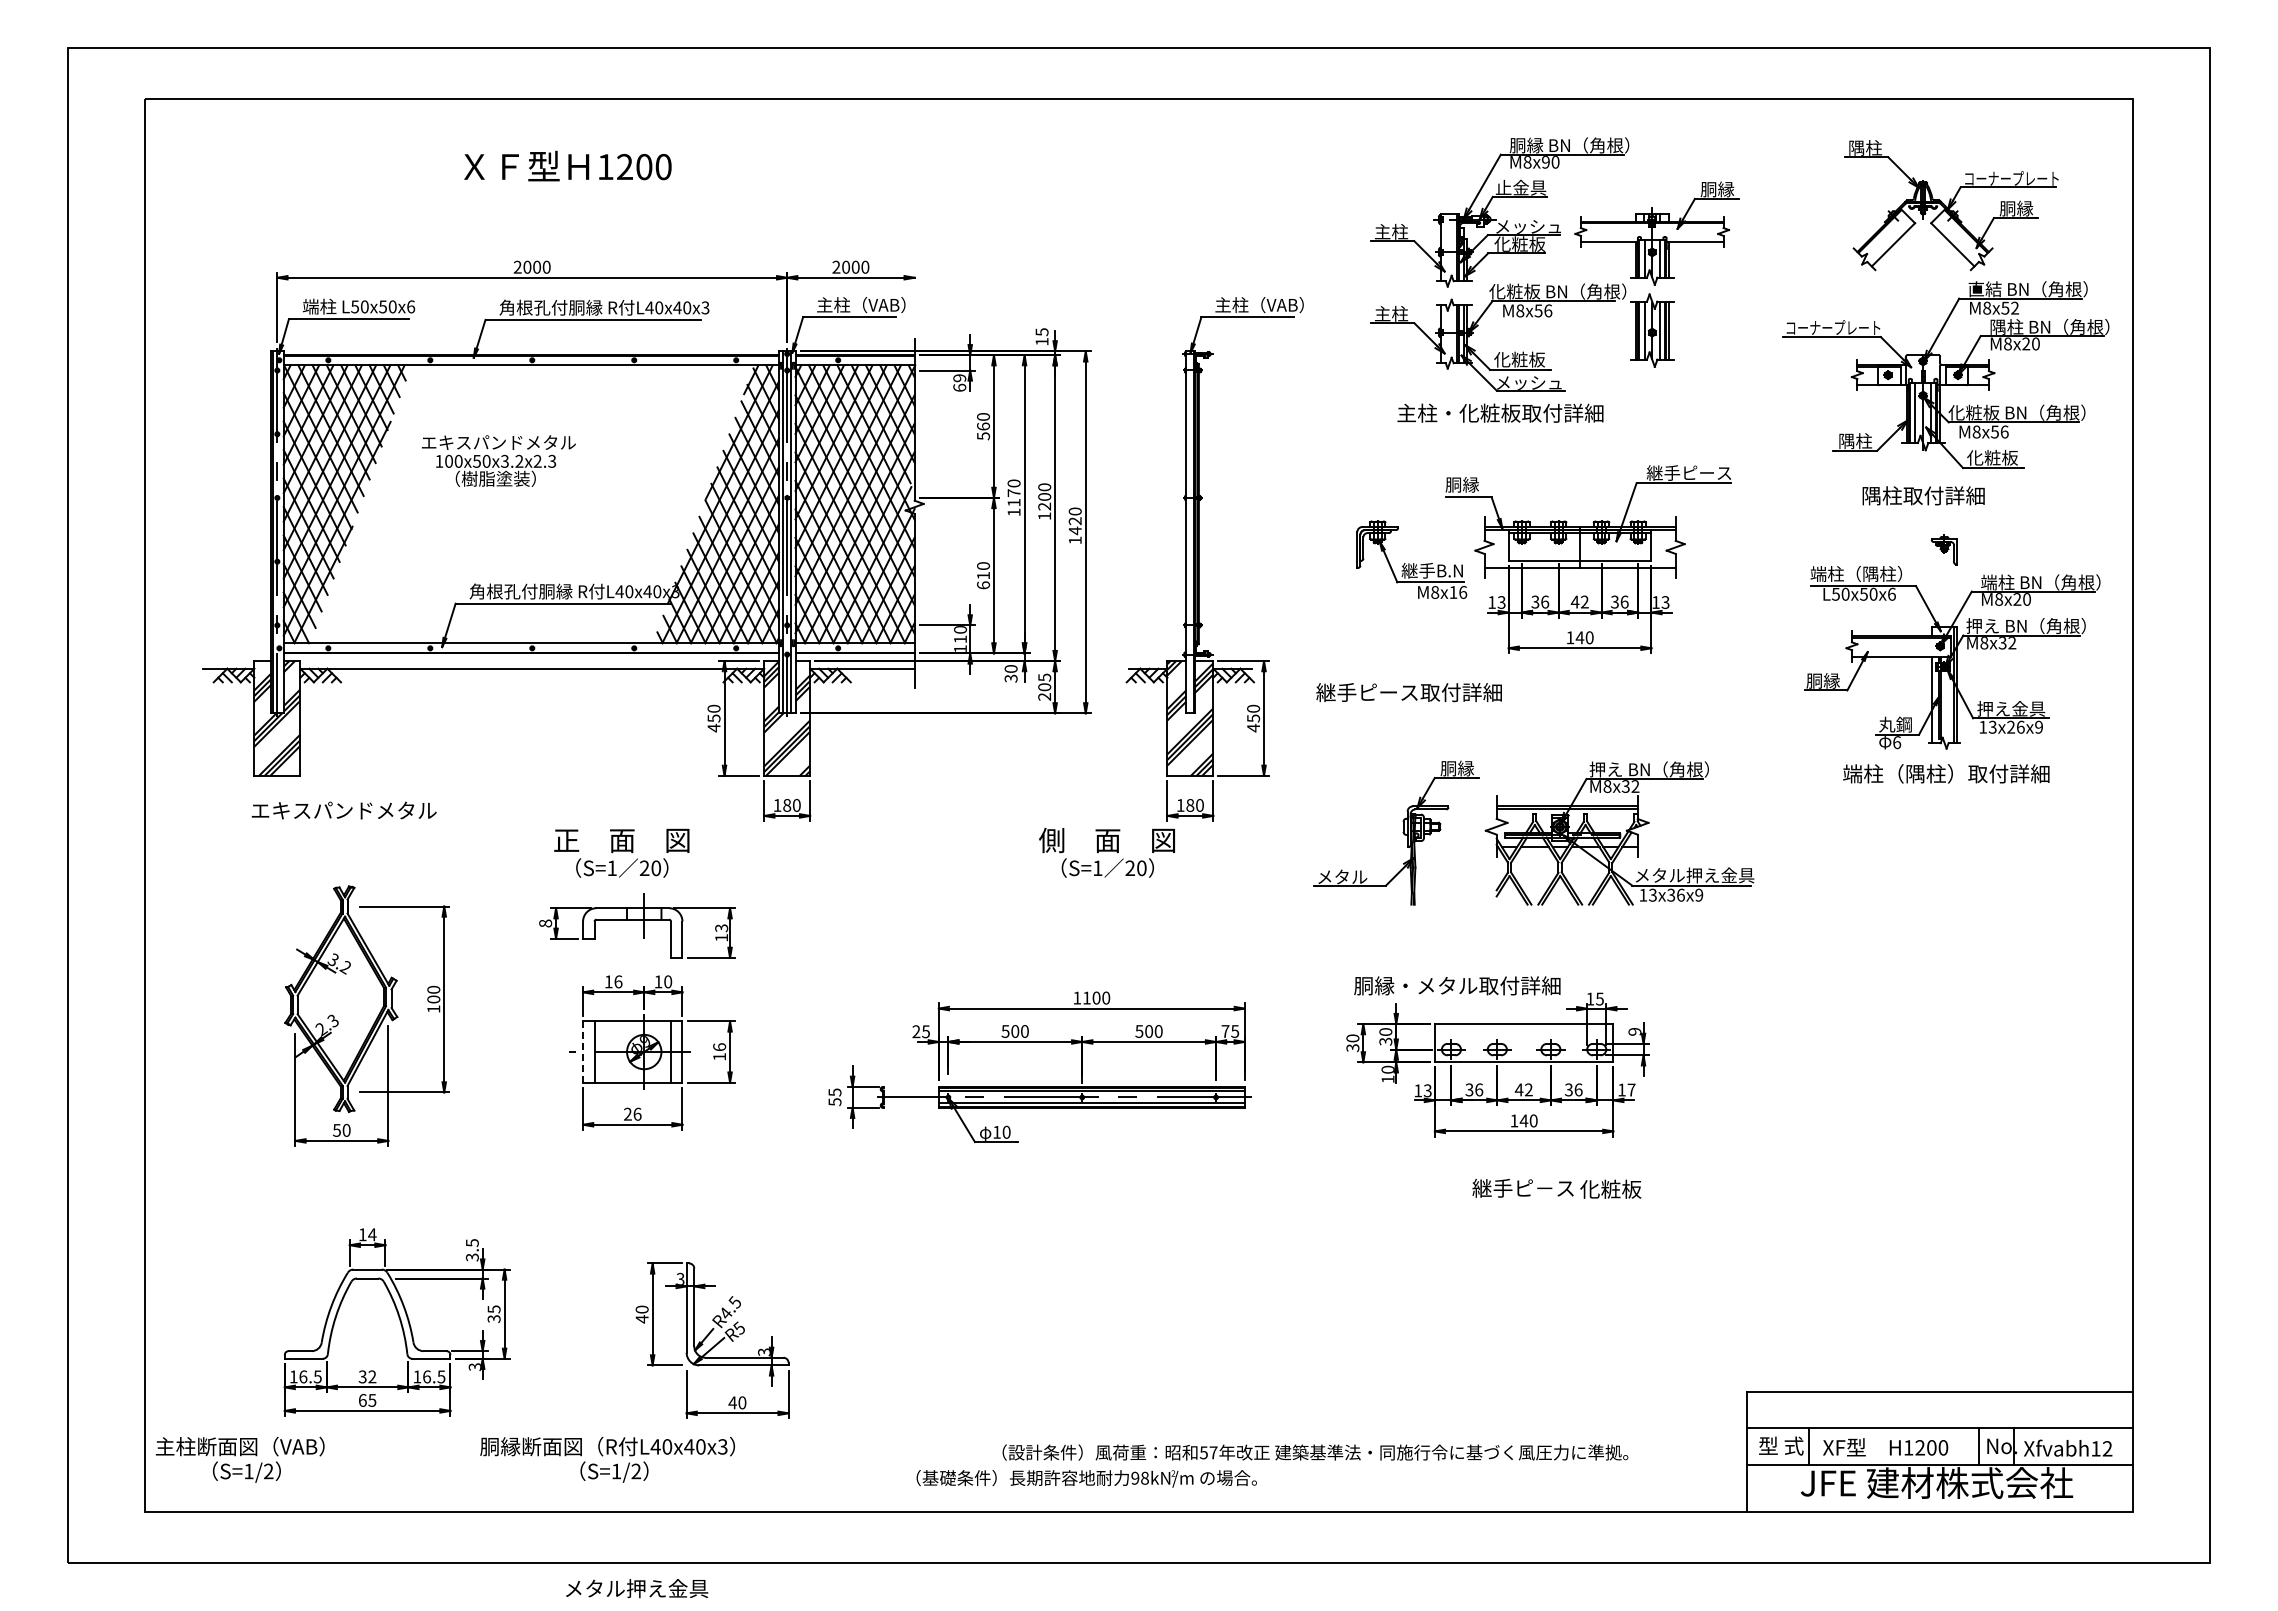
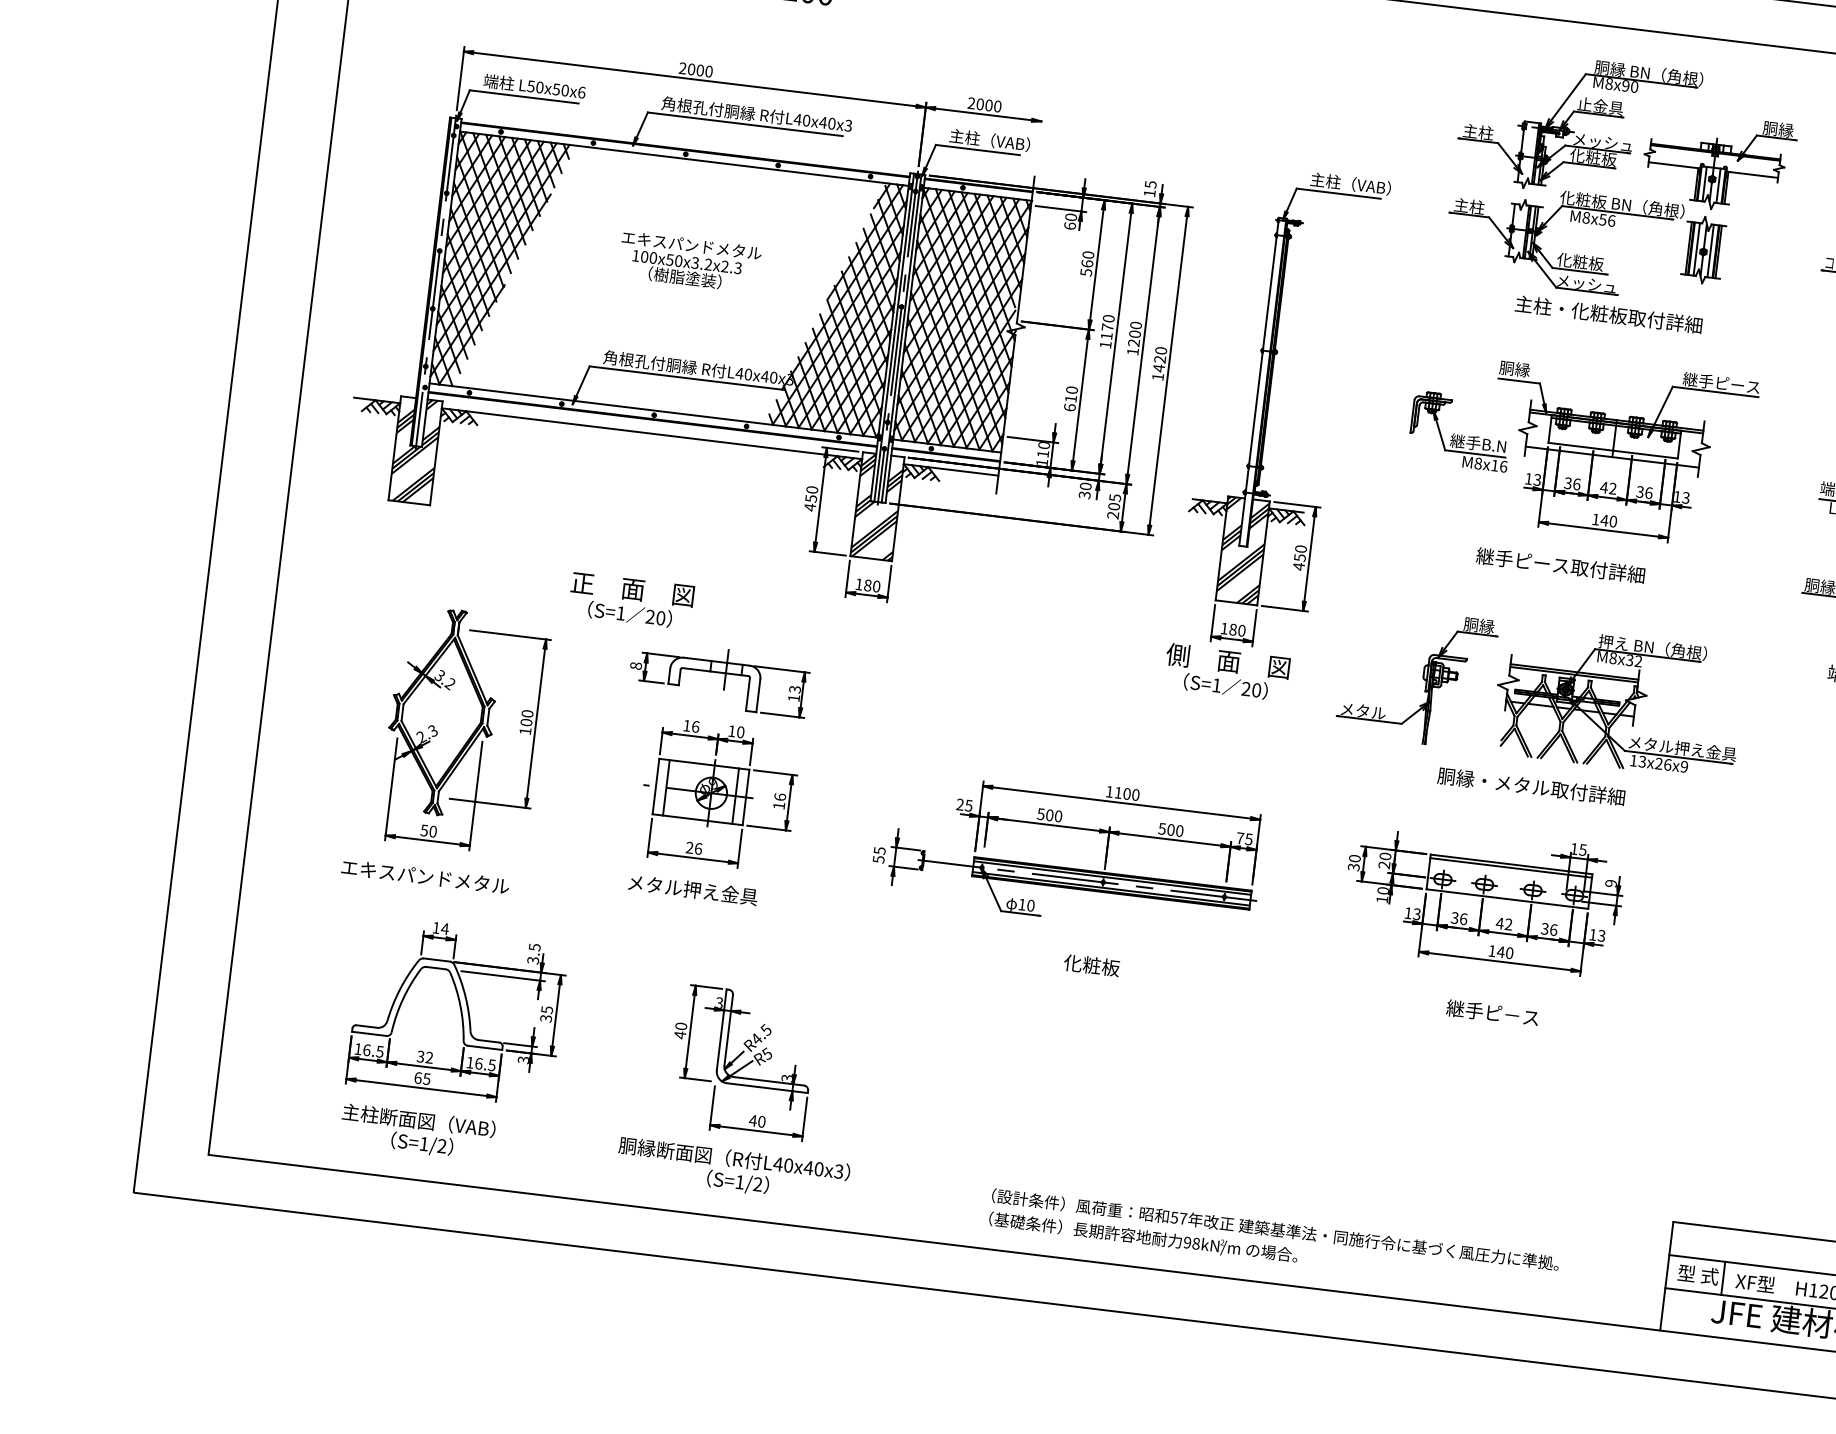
text: (959, 378) -> (1070, 217), 69 -> 60
text: (1500, 412) -> (1608, 313), moved
text: (498, 460) -> (689, 261), moved
text: (1408, 692) -> (1560, 565), moved
text: (343, 810) -> (424, 876), moved
text: (621, 852) -> (631, 600), moved
text: (1106, 852) -> (1226, 672), moved
text: (1671, 895) -> (1659, 764), 13x36x9 -> 13x26x9
text: (1457, 985) -> (1531, 786), moved
line: (1523, 1027) -> (1510, 867), added
text: (1386, 1041) -> (1385, 865), 30 -> 20
line: (583, 1052) -> (656, 787), dashed -> solid
text: (1631, 1089) -> (1601, 935), 17 -> 13
text: (1610, 1188) -> (1091, 964), moved
text: (239, 1459) -> (416, 1132), moved
text: (607, 1459) -> (733, 1170), moved
text: (1086, 1478) -> (1143, 1237), moved
text: (637, 1588) -> (693, 889), moved

